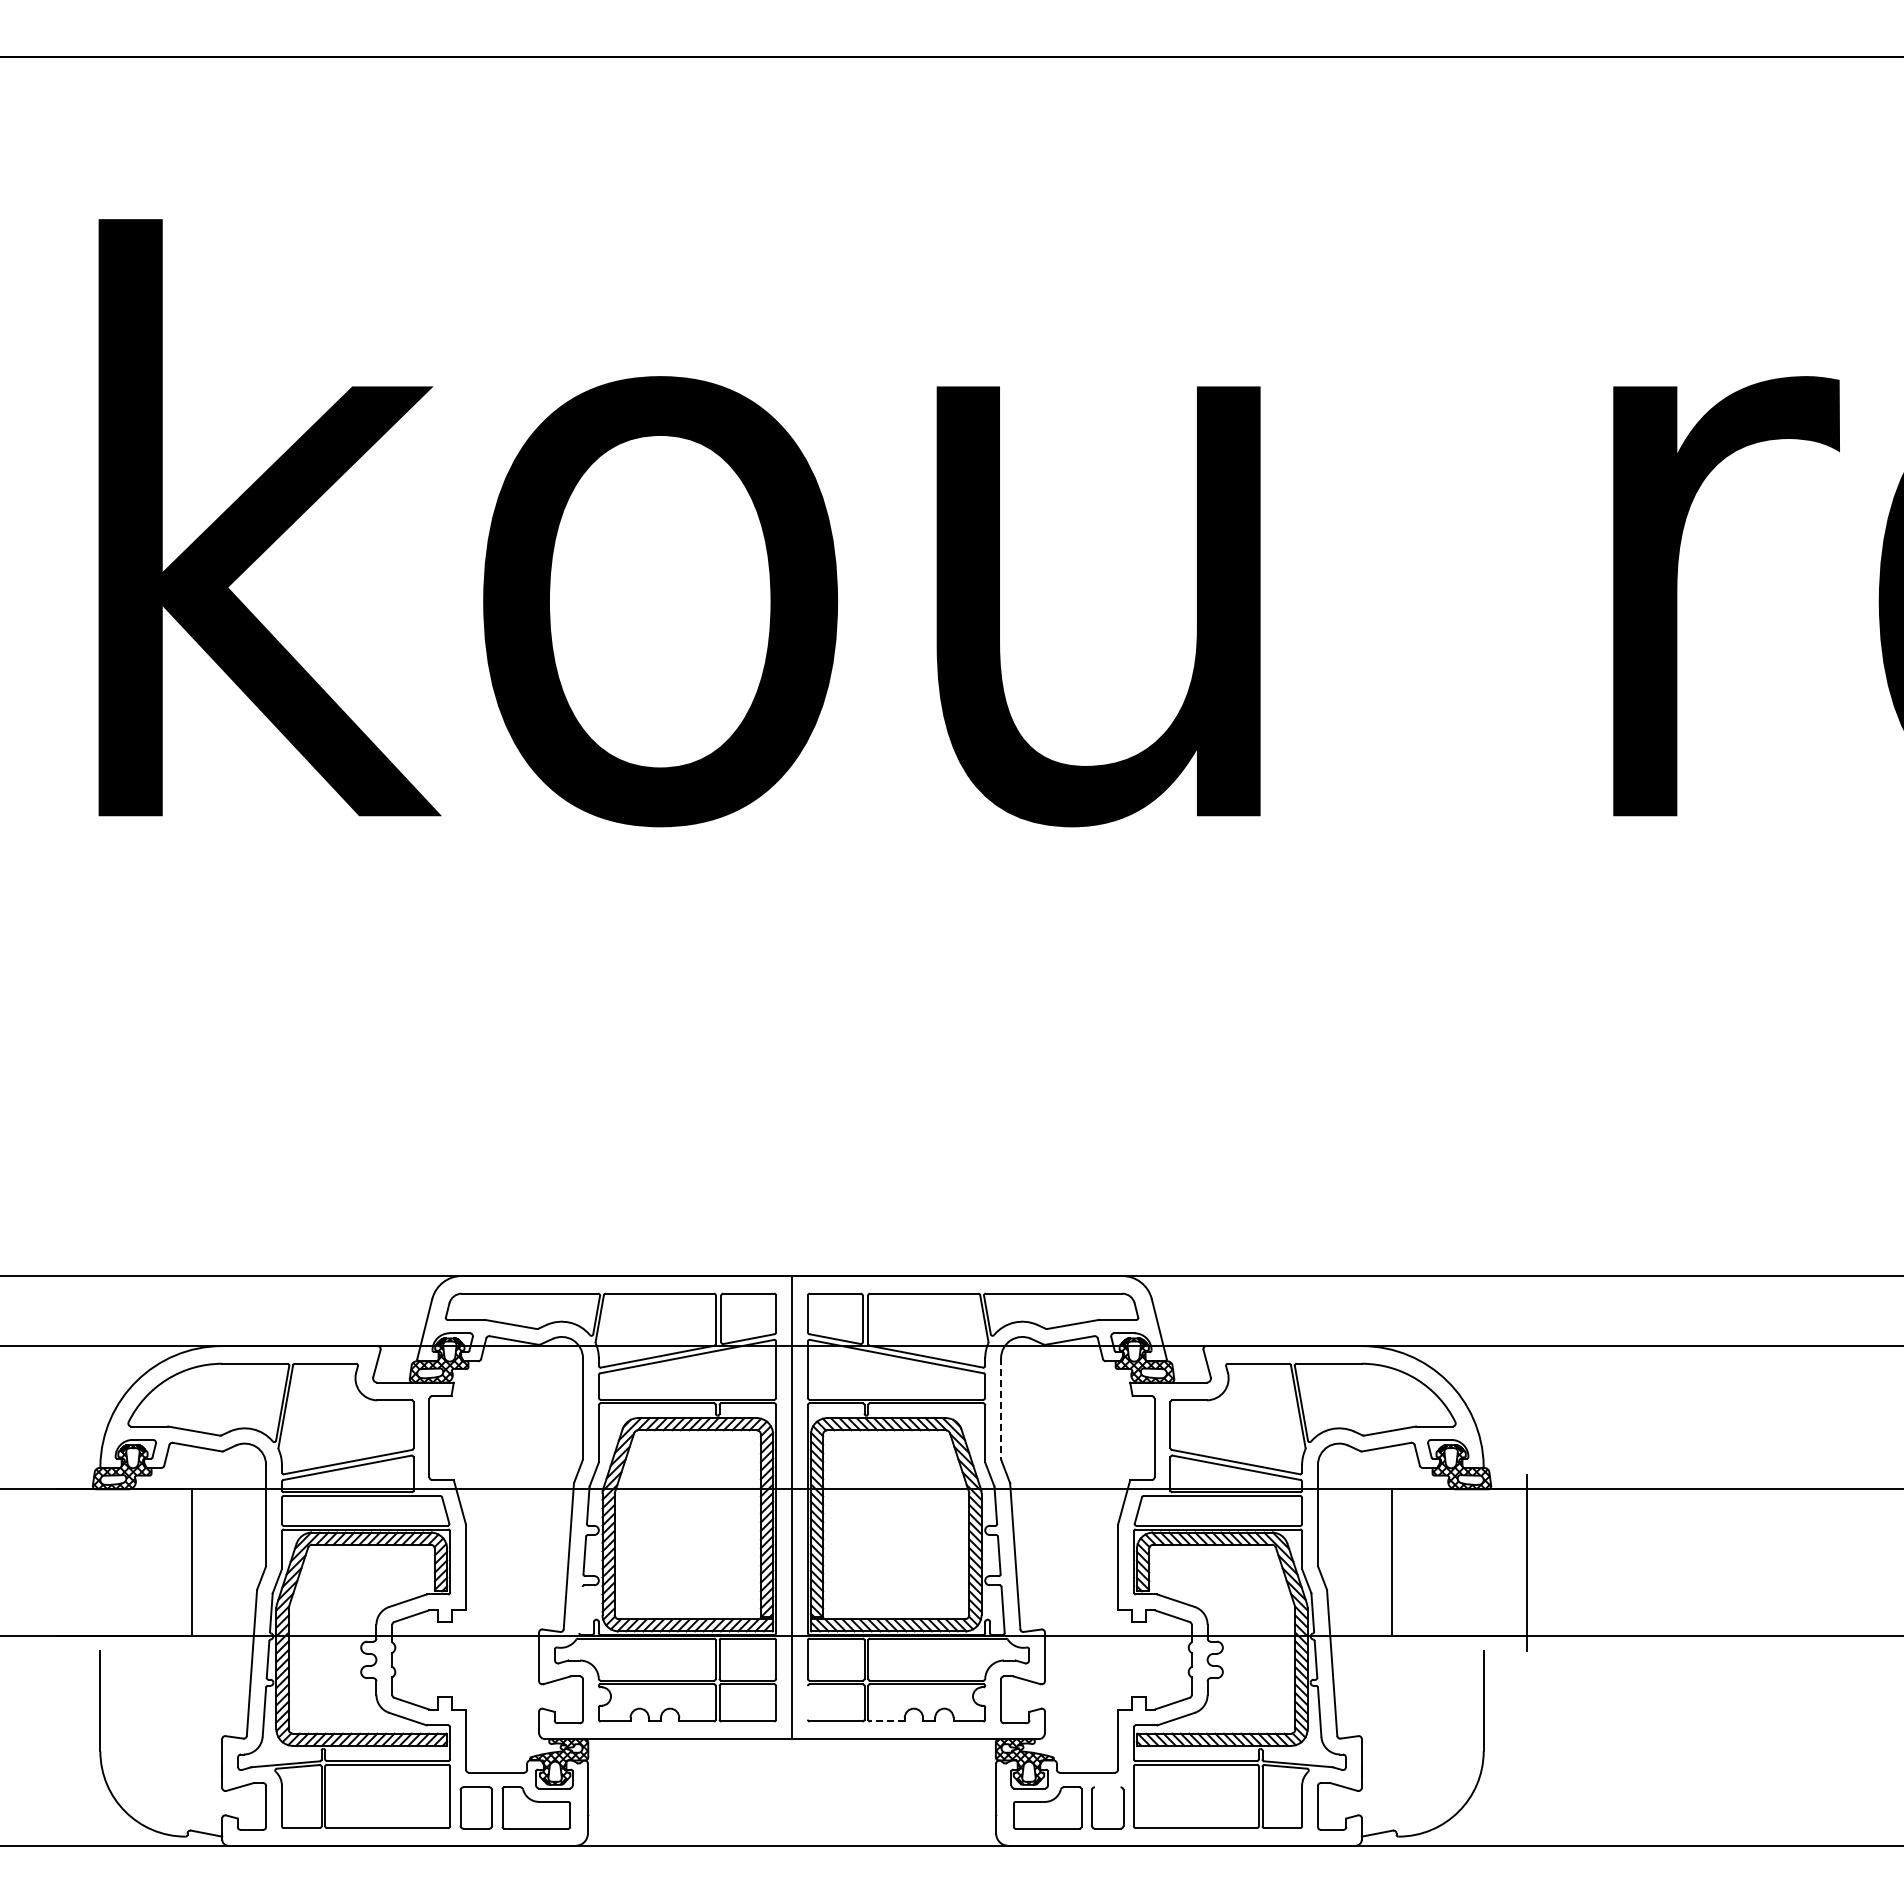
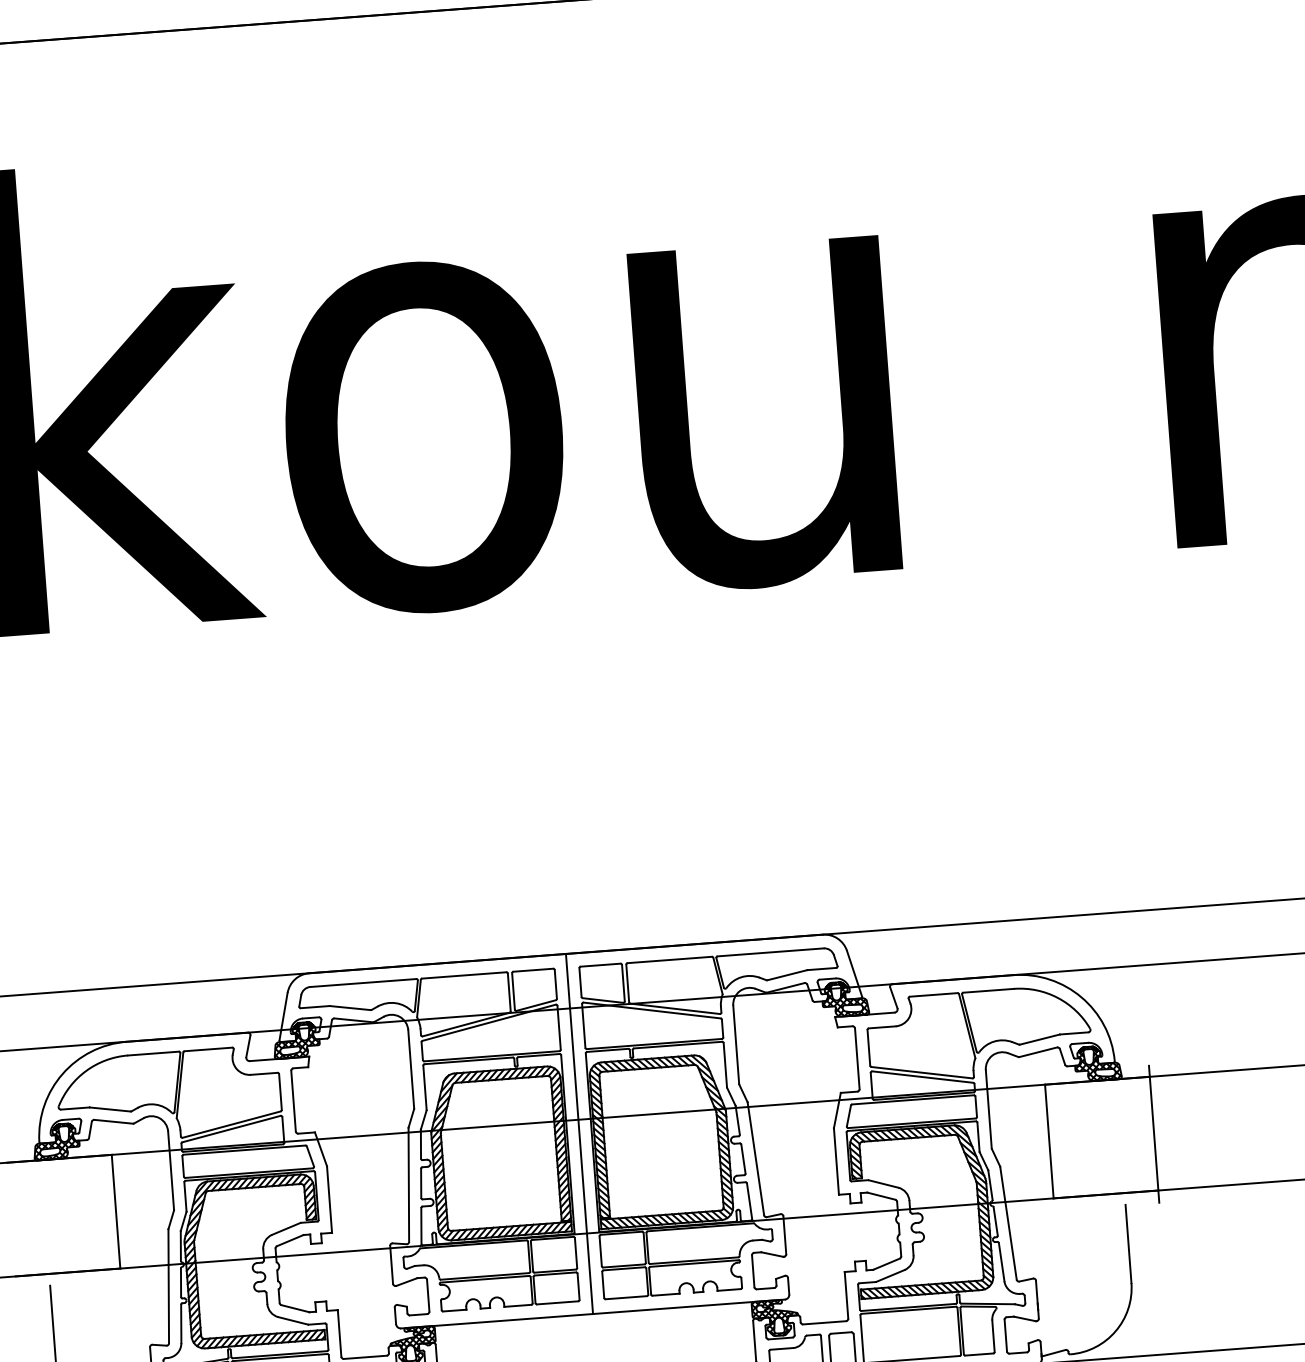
line: (1001, 1409) -> (736, 1045), dashed -> solid
line: (580, 1609) -> (421, 1225), added
line: (807, 1702) -> (602, 1284), added
line: (886, 1721) -> (665, 1294), dashed -> solid
line: (1107, 1787) -> (841, 1333), added

